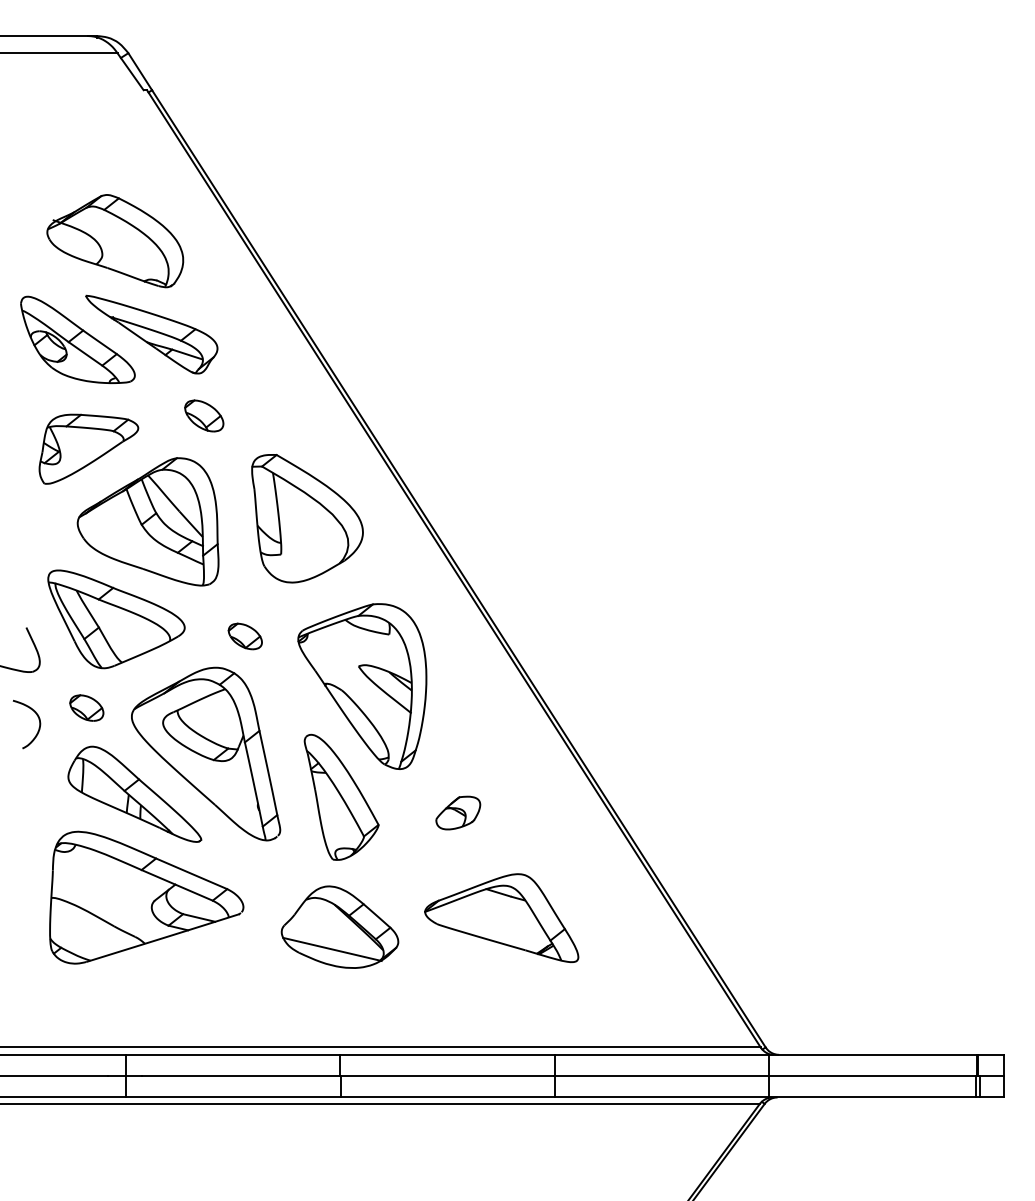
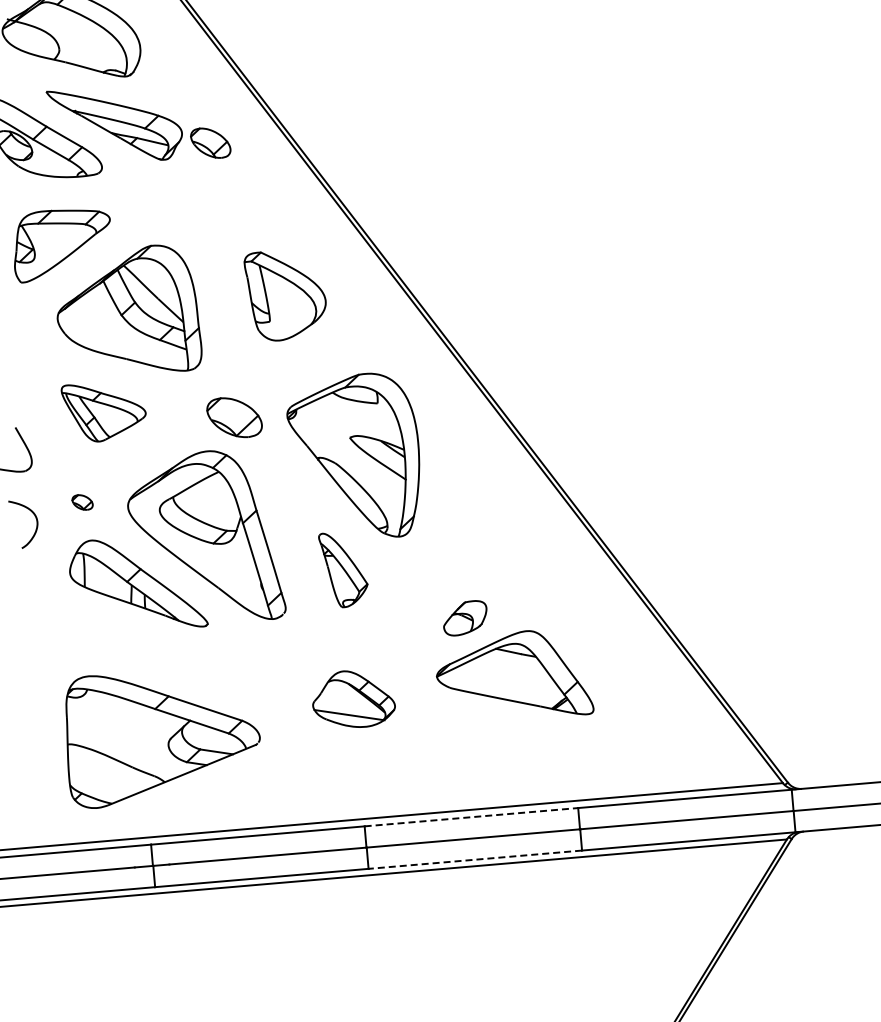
part: (204, 415) -> (210, 142), moved
part: (307, 518) -> (286, 294), size x0.7
part: (116, 619) -> (104, 411), size x0.6
part: (244, 636) -> (233, 417), size x1.6
part: (86, 707) -> (82, 501), size x0.6
part: (341, 796) -> (343, 568), size x0.6
part: (458, 812) -> (465, 617), moved
part: (146, 897) -> (162, 735), moved
part: (339, 926) -> (352, 698), size x0.7
line: (447, 1054) -> (471, 816), solid -> dashed
line: (447, 1097) -> (475, 859), solid -> dashed

